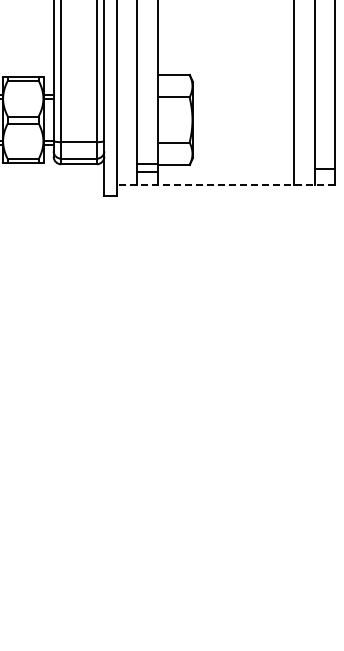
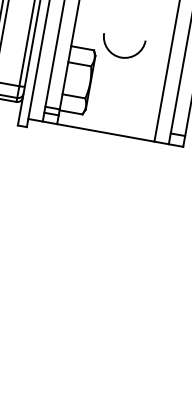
arc: (224, 76) -> (118, 55), added
line: (225, 184) -> (105, 132), dashed -> solid

